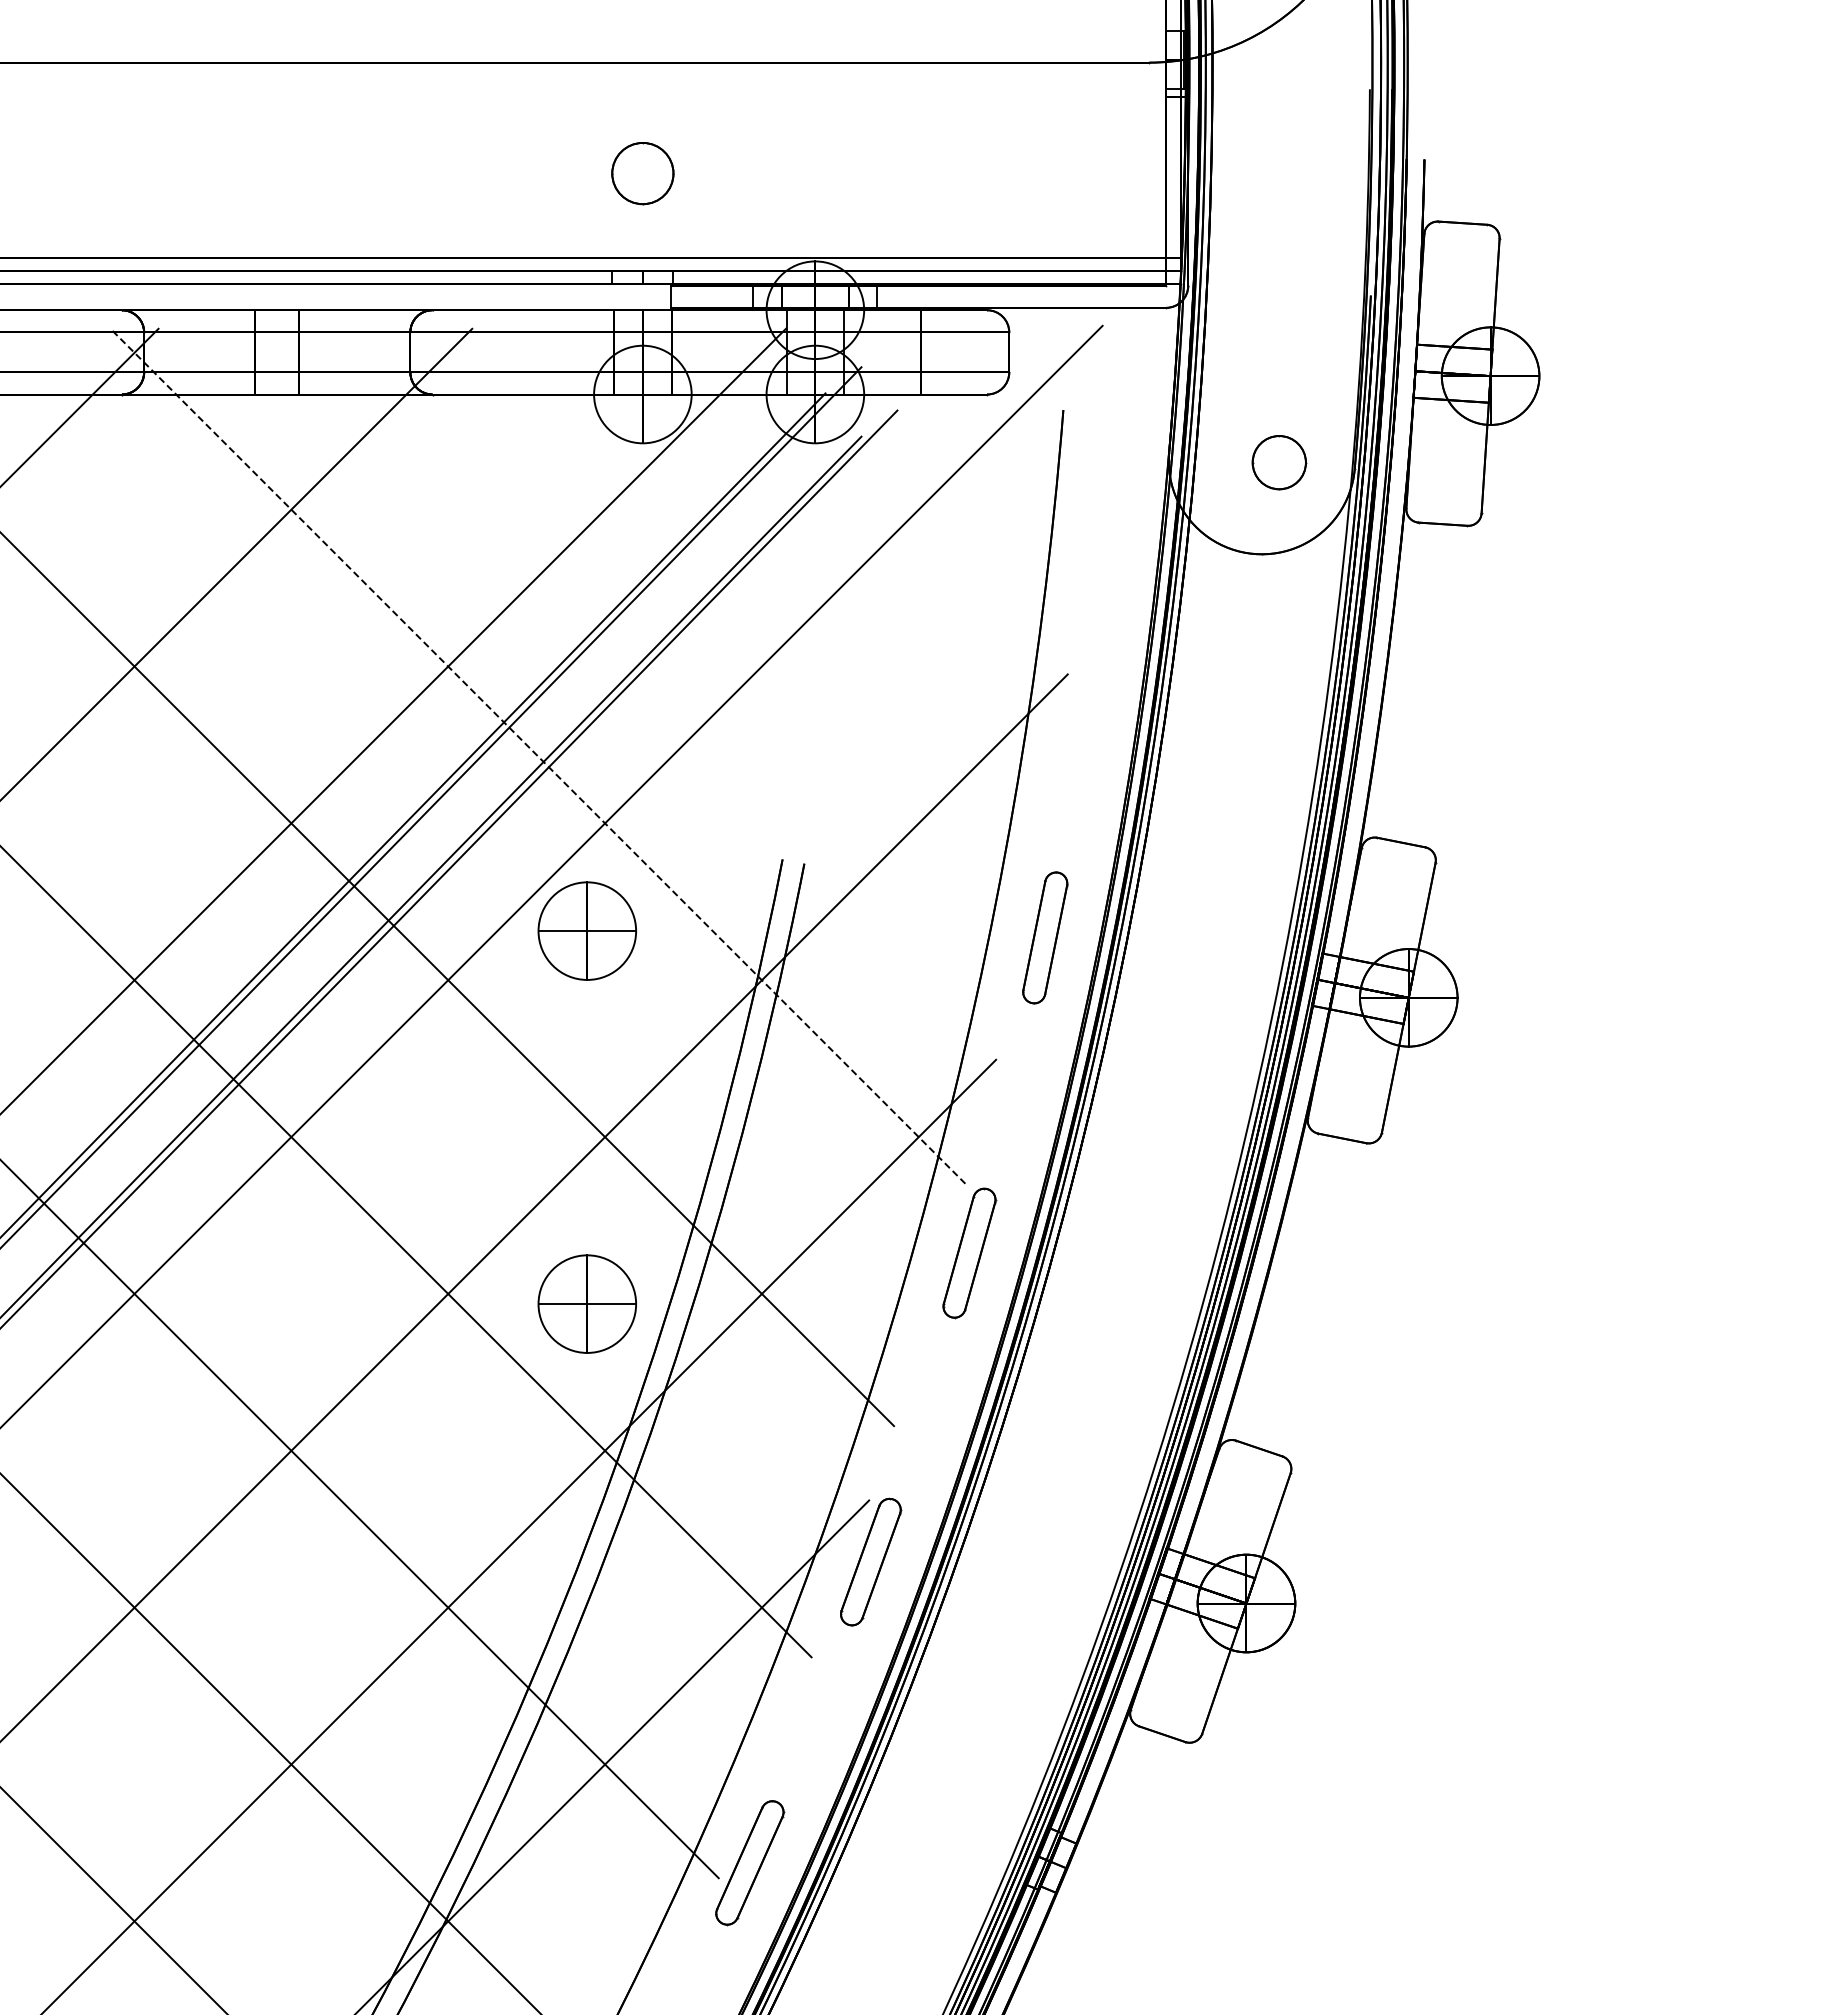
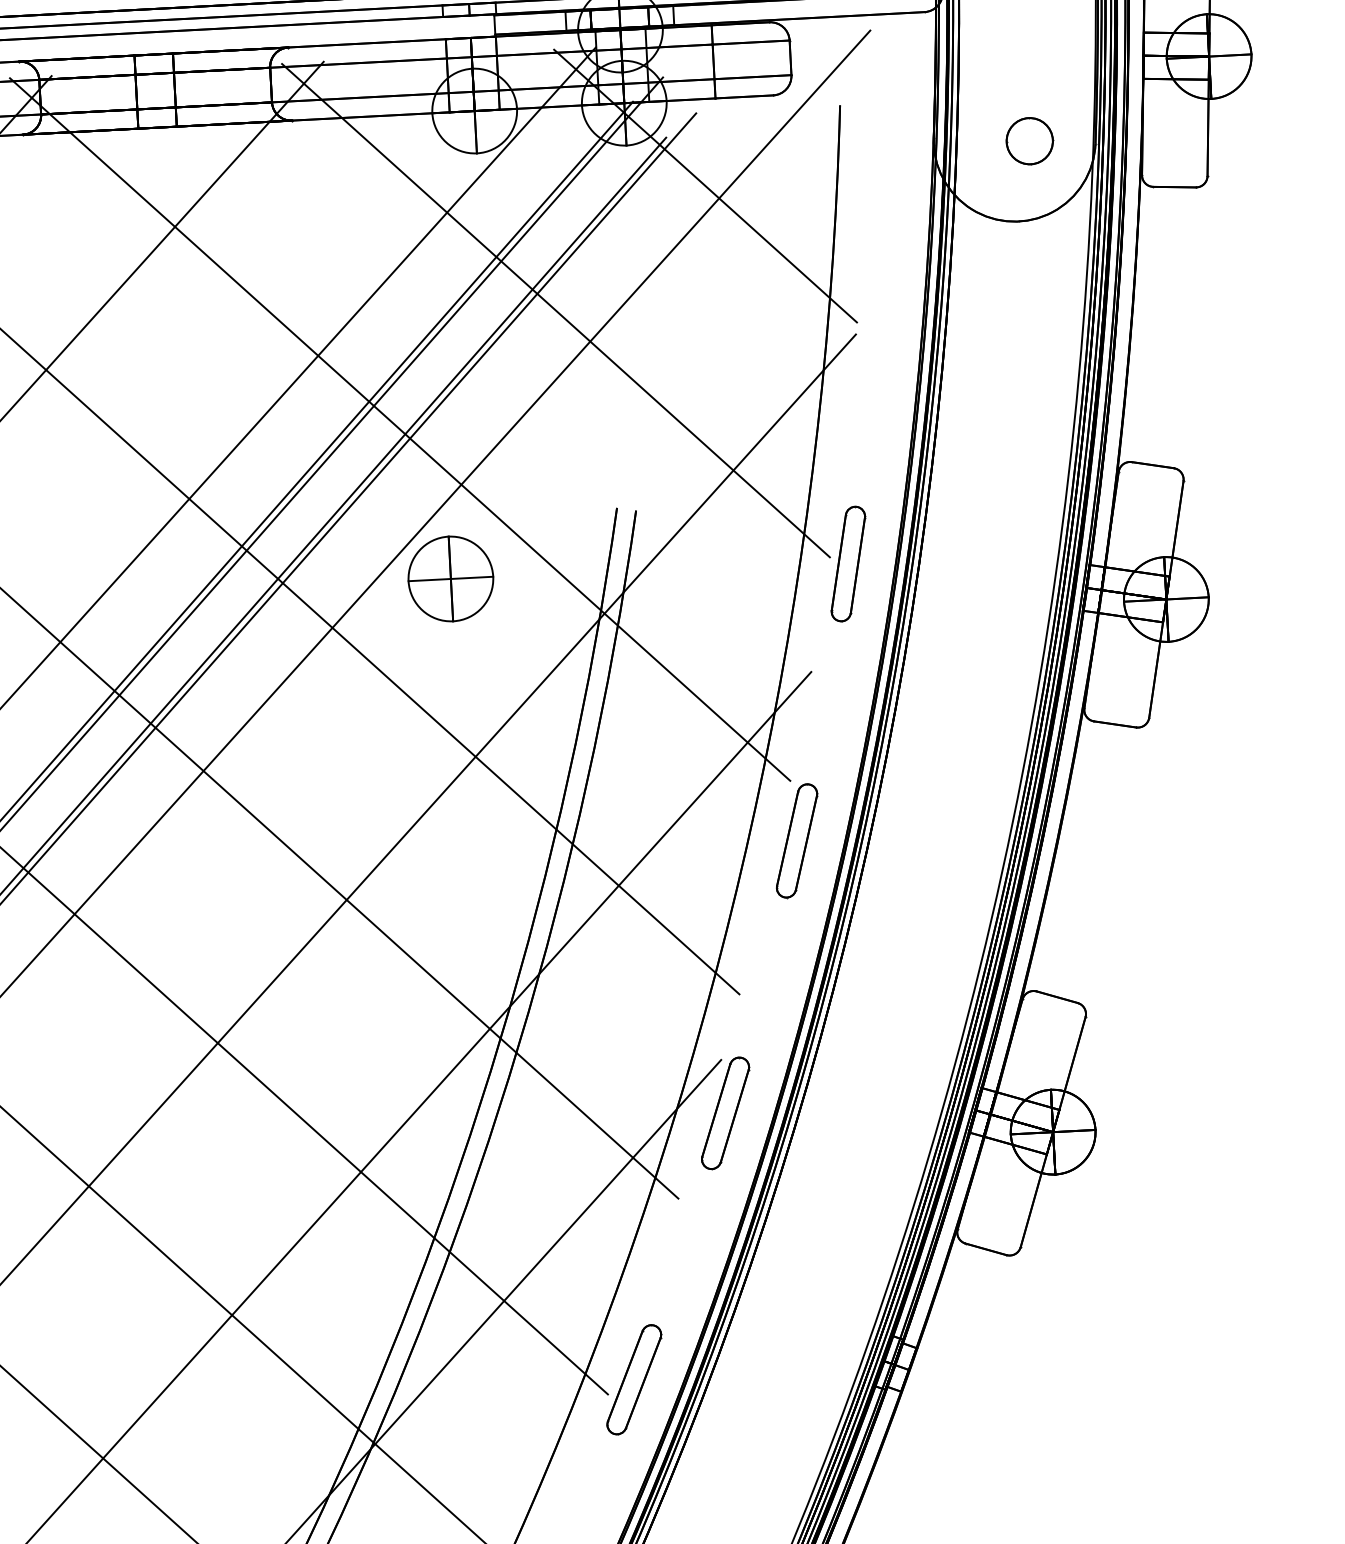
line: (903, 494) -> (705, 185), added
line: (724, 628) -> (556, 310), added
line: (537, 755) -> (399, 428), dashed -> solid
part: (586, 1303) -> (467, 901), removed

